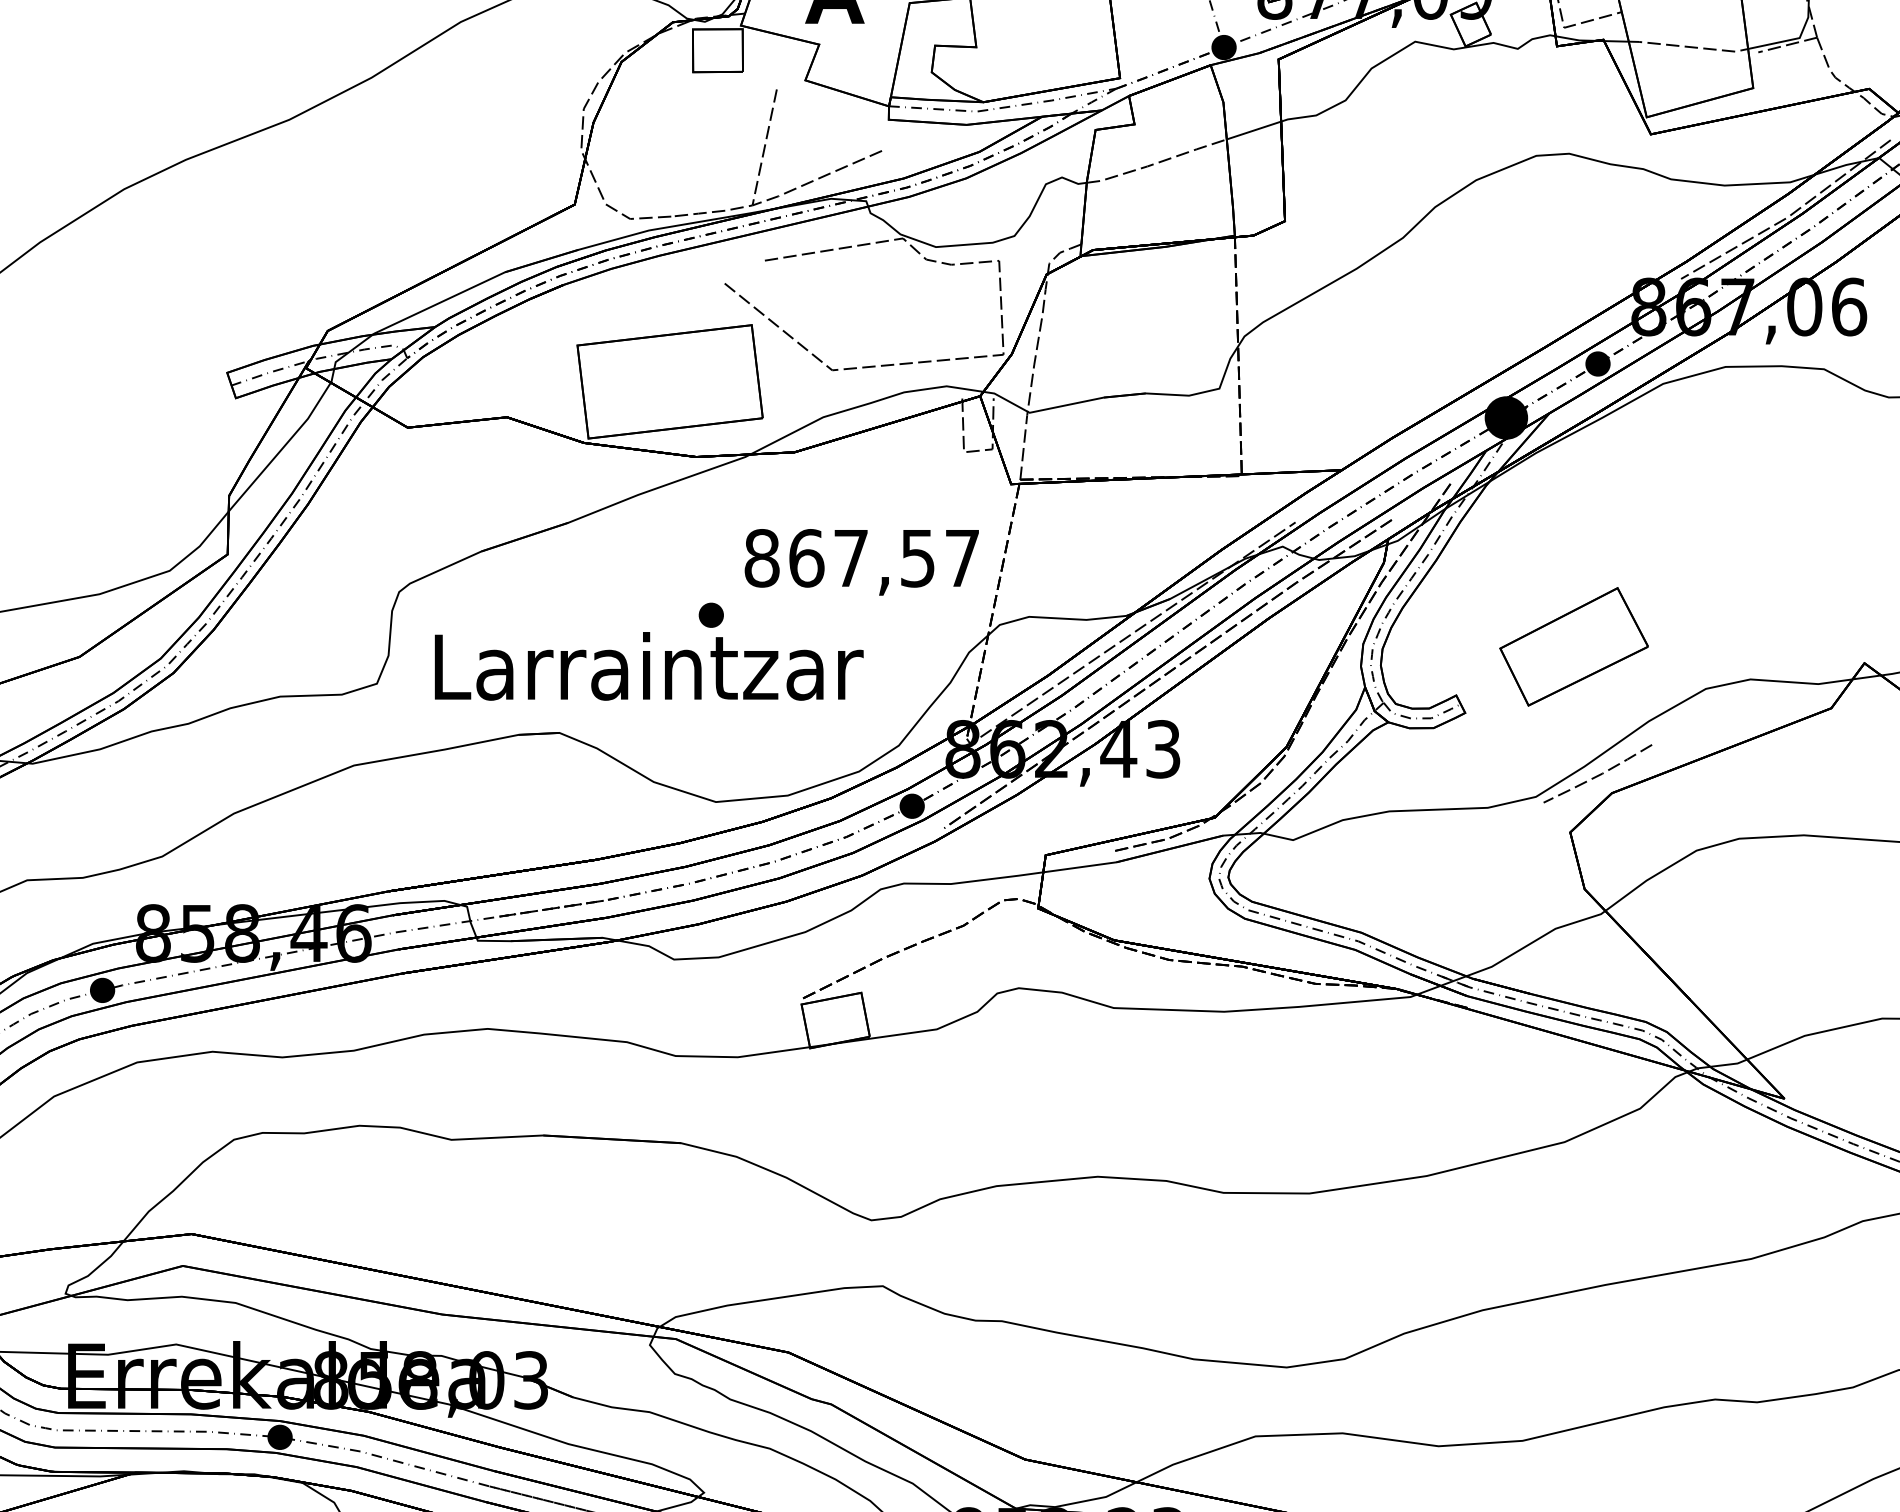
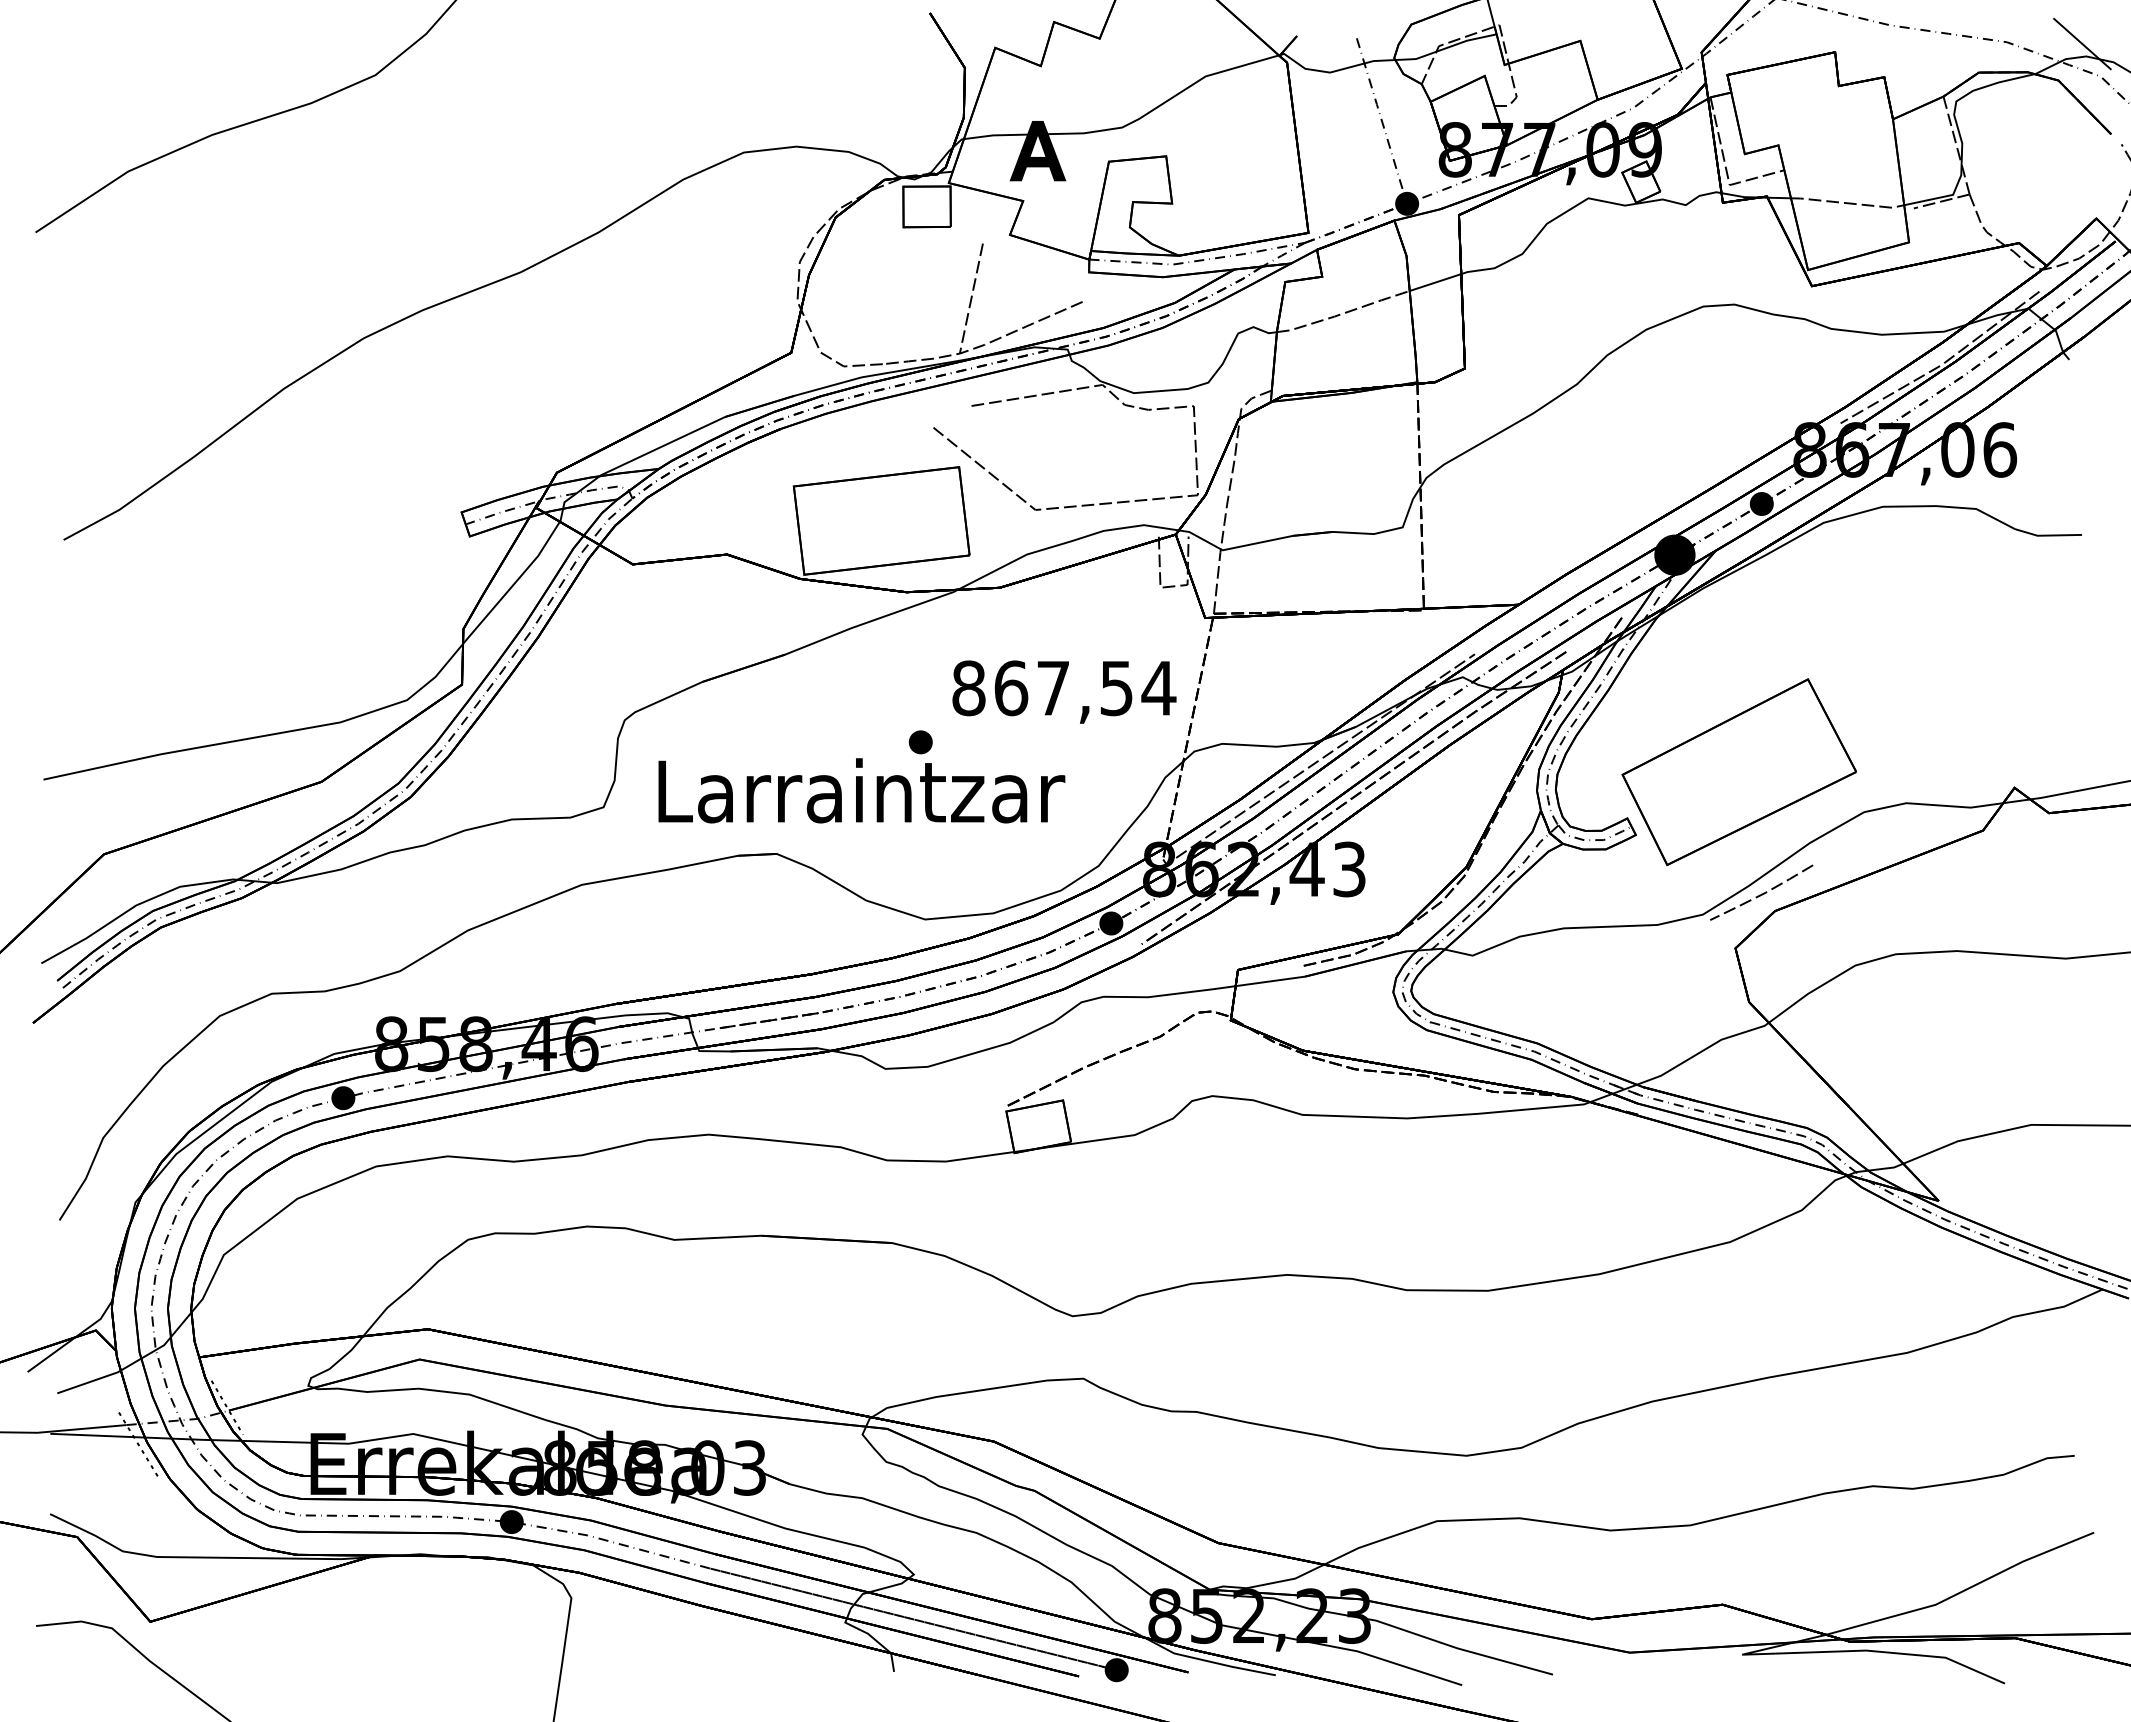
text: (961, 558) -> (1158, 688), 867,57 -> 867,54
part: (1573, 647) -> (1738, 772), size x1.67

